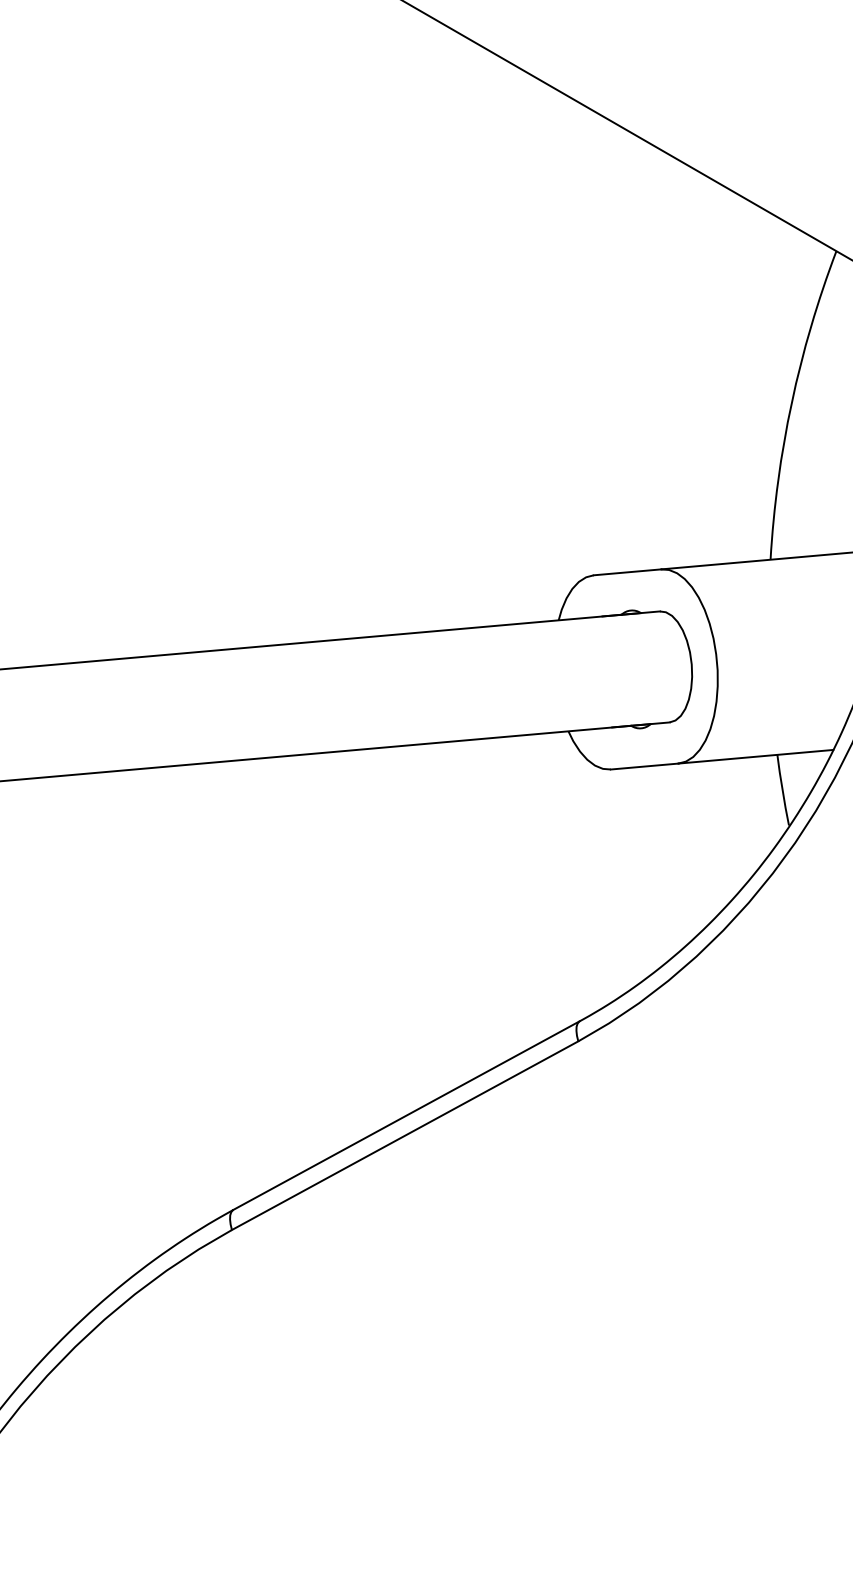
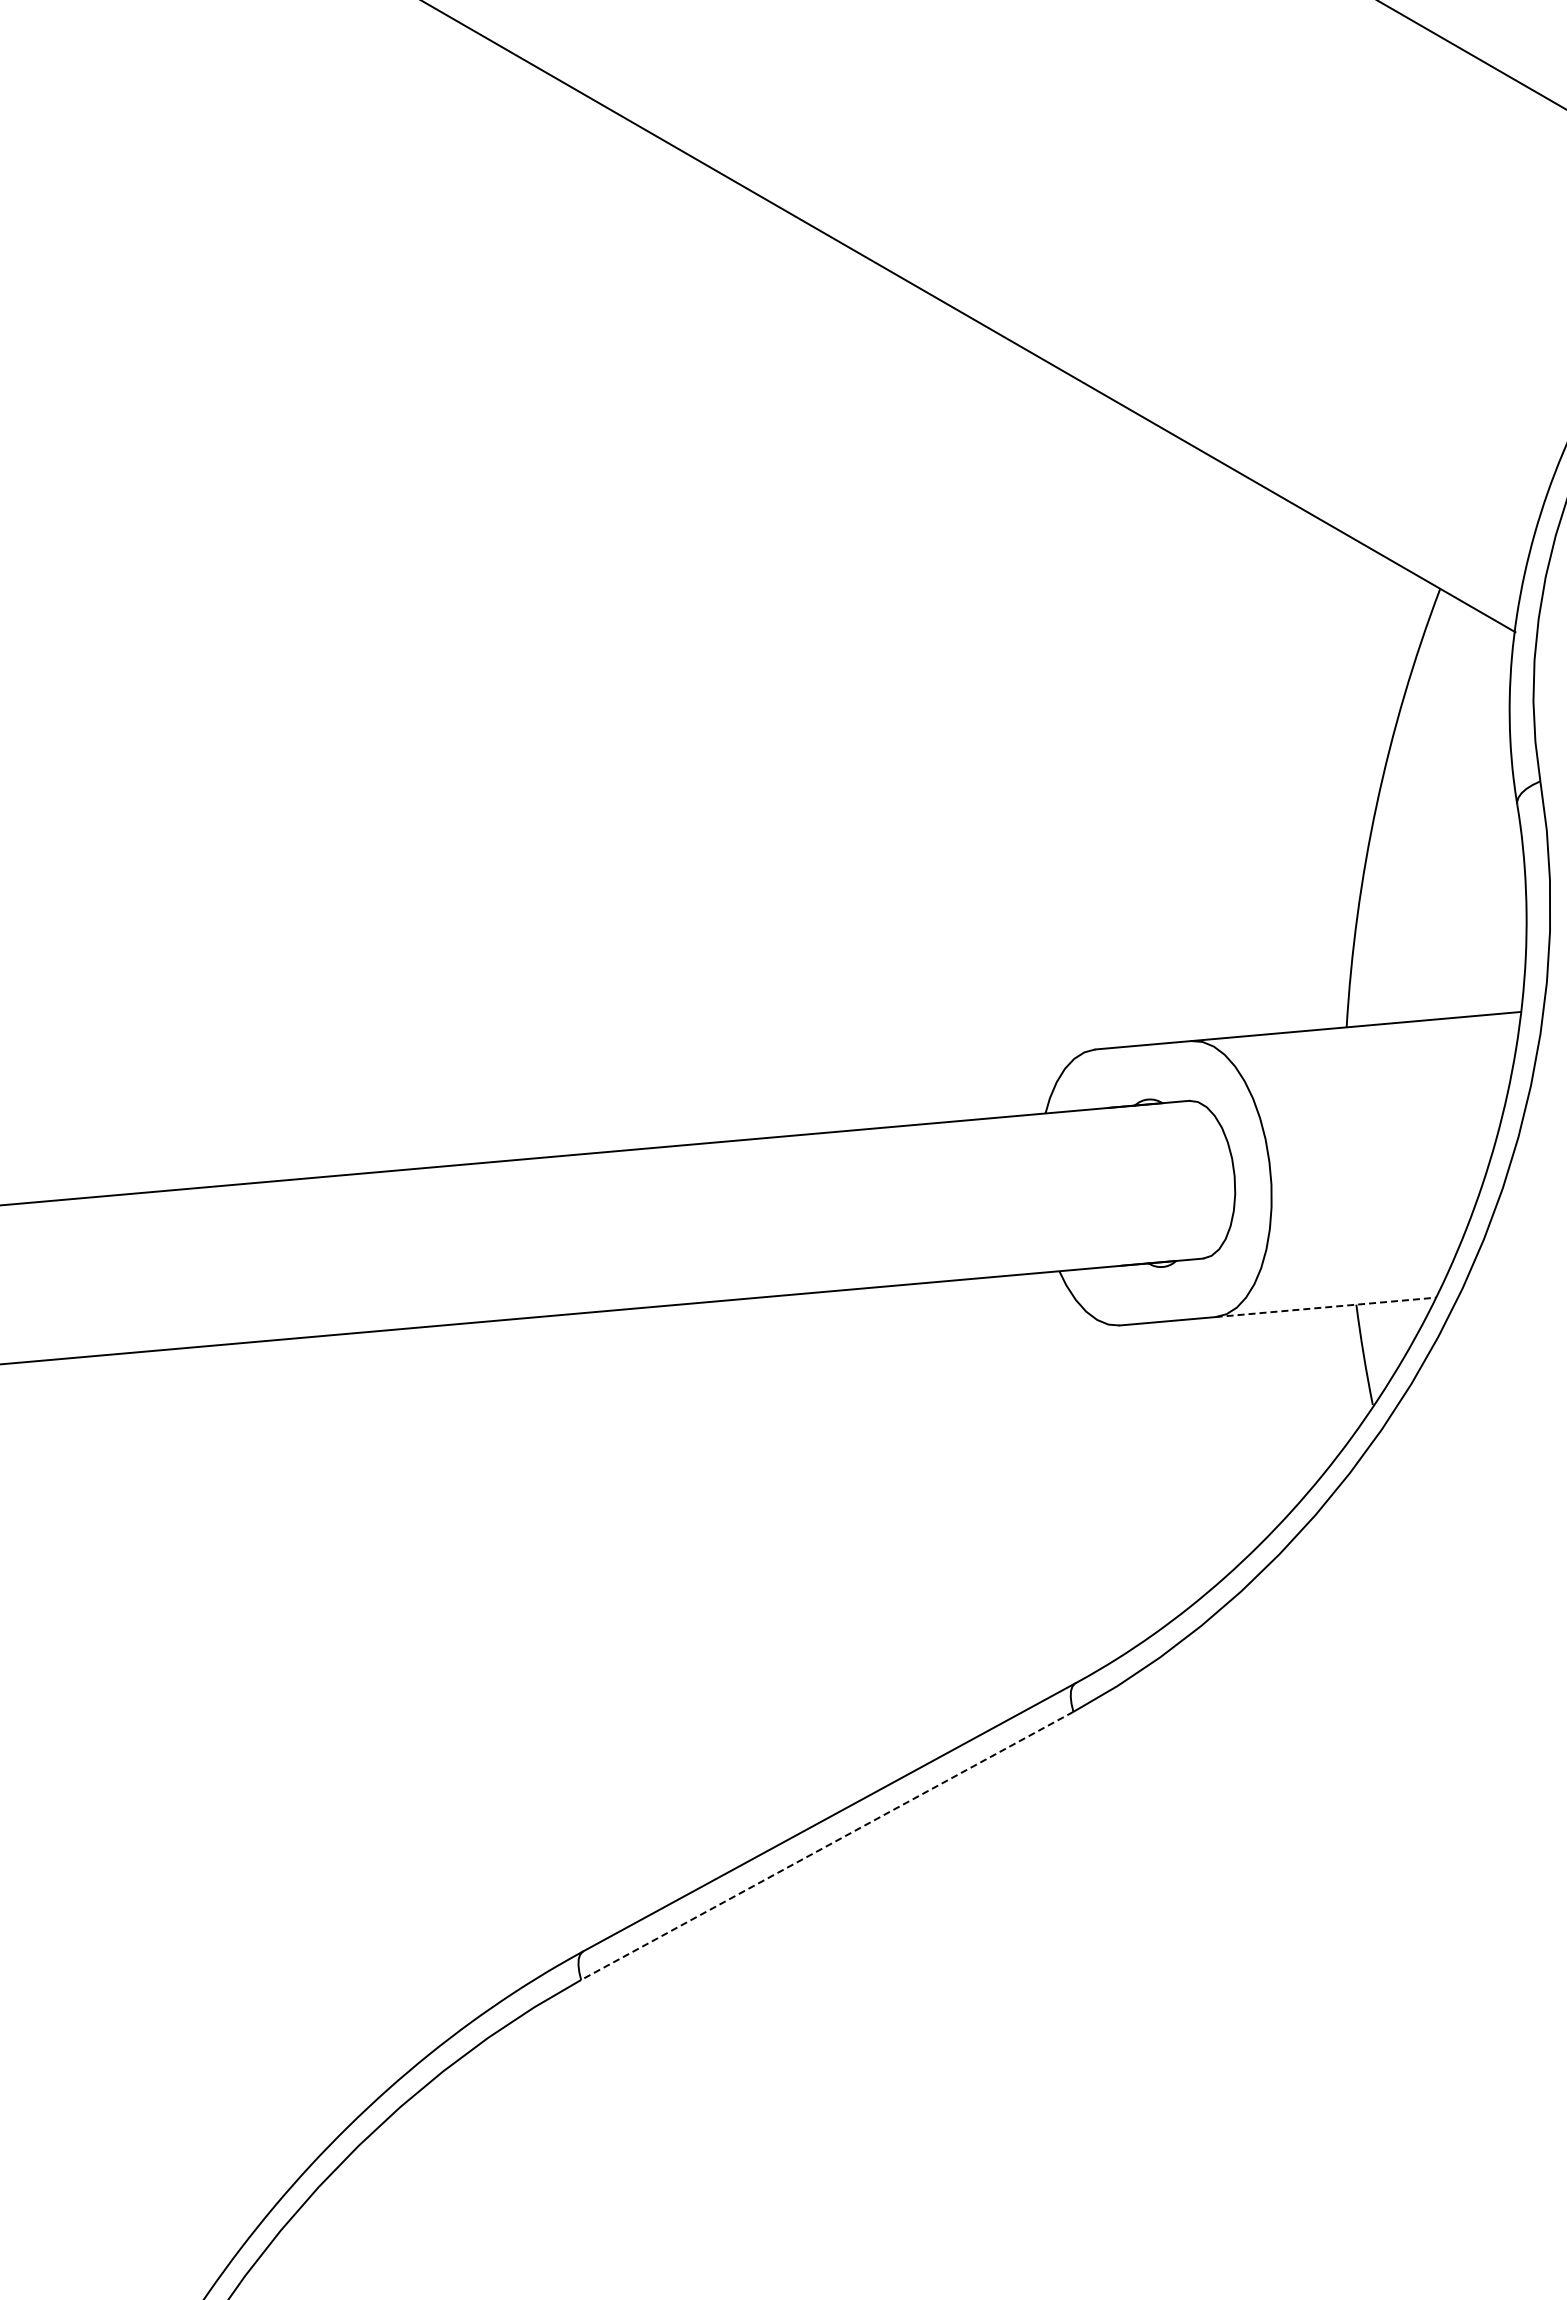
line: (755, 756) -> (1325, 1307), solid -> dashed
line: (404, 1136) -> (826, 1846), solid -> dashed

